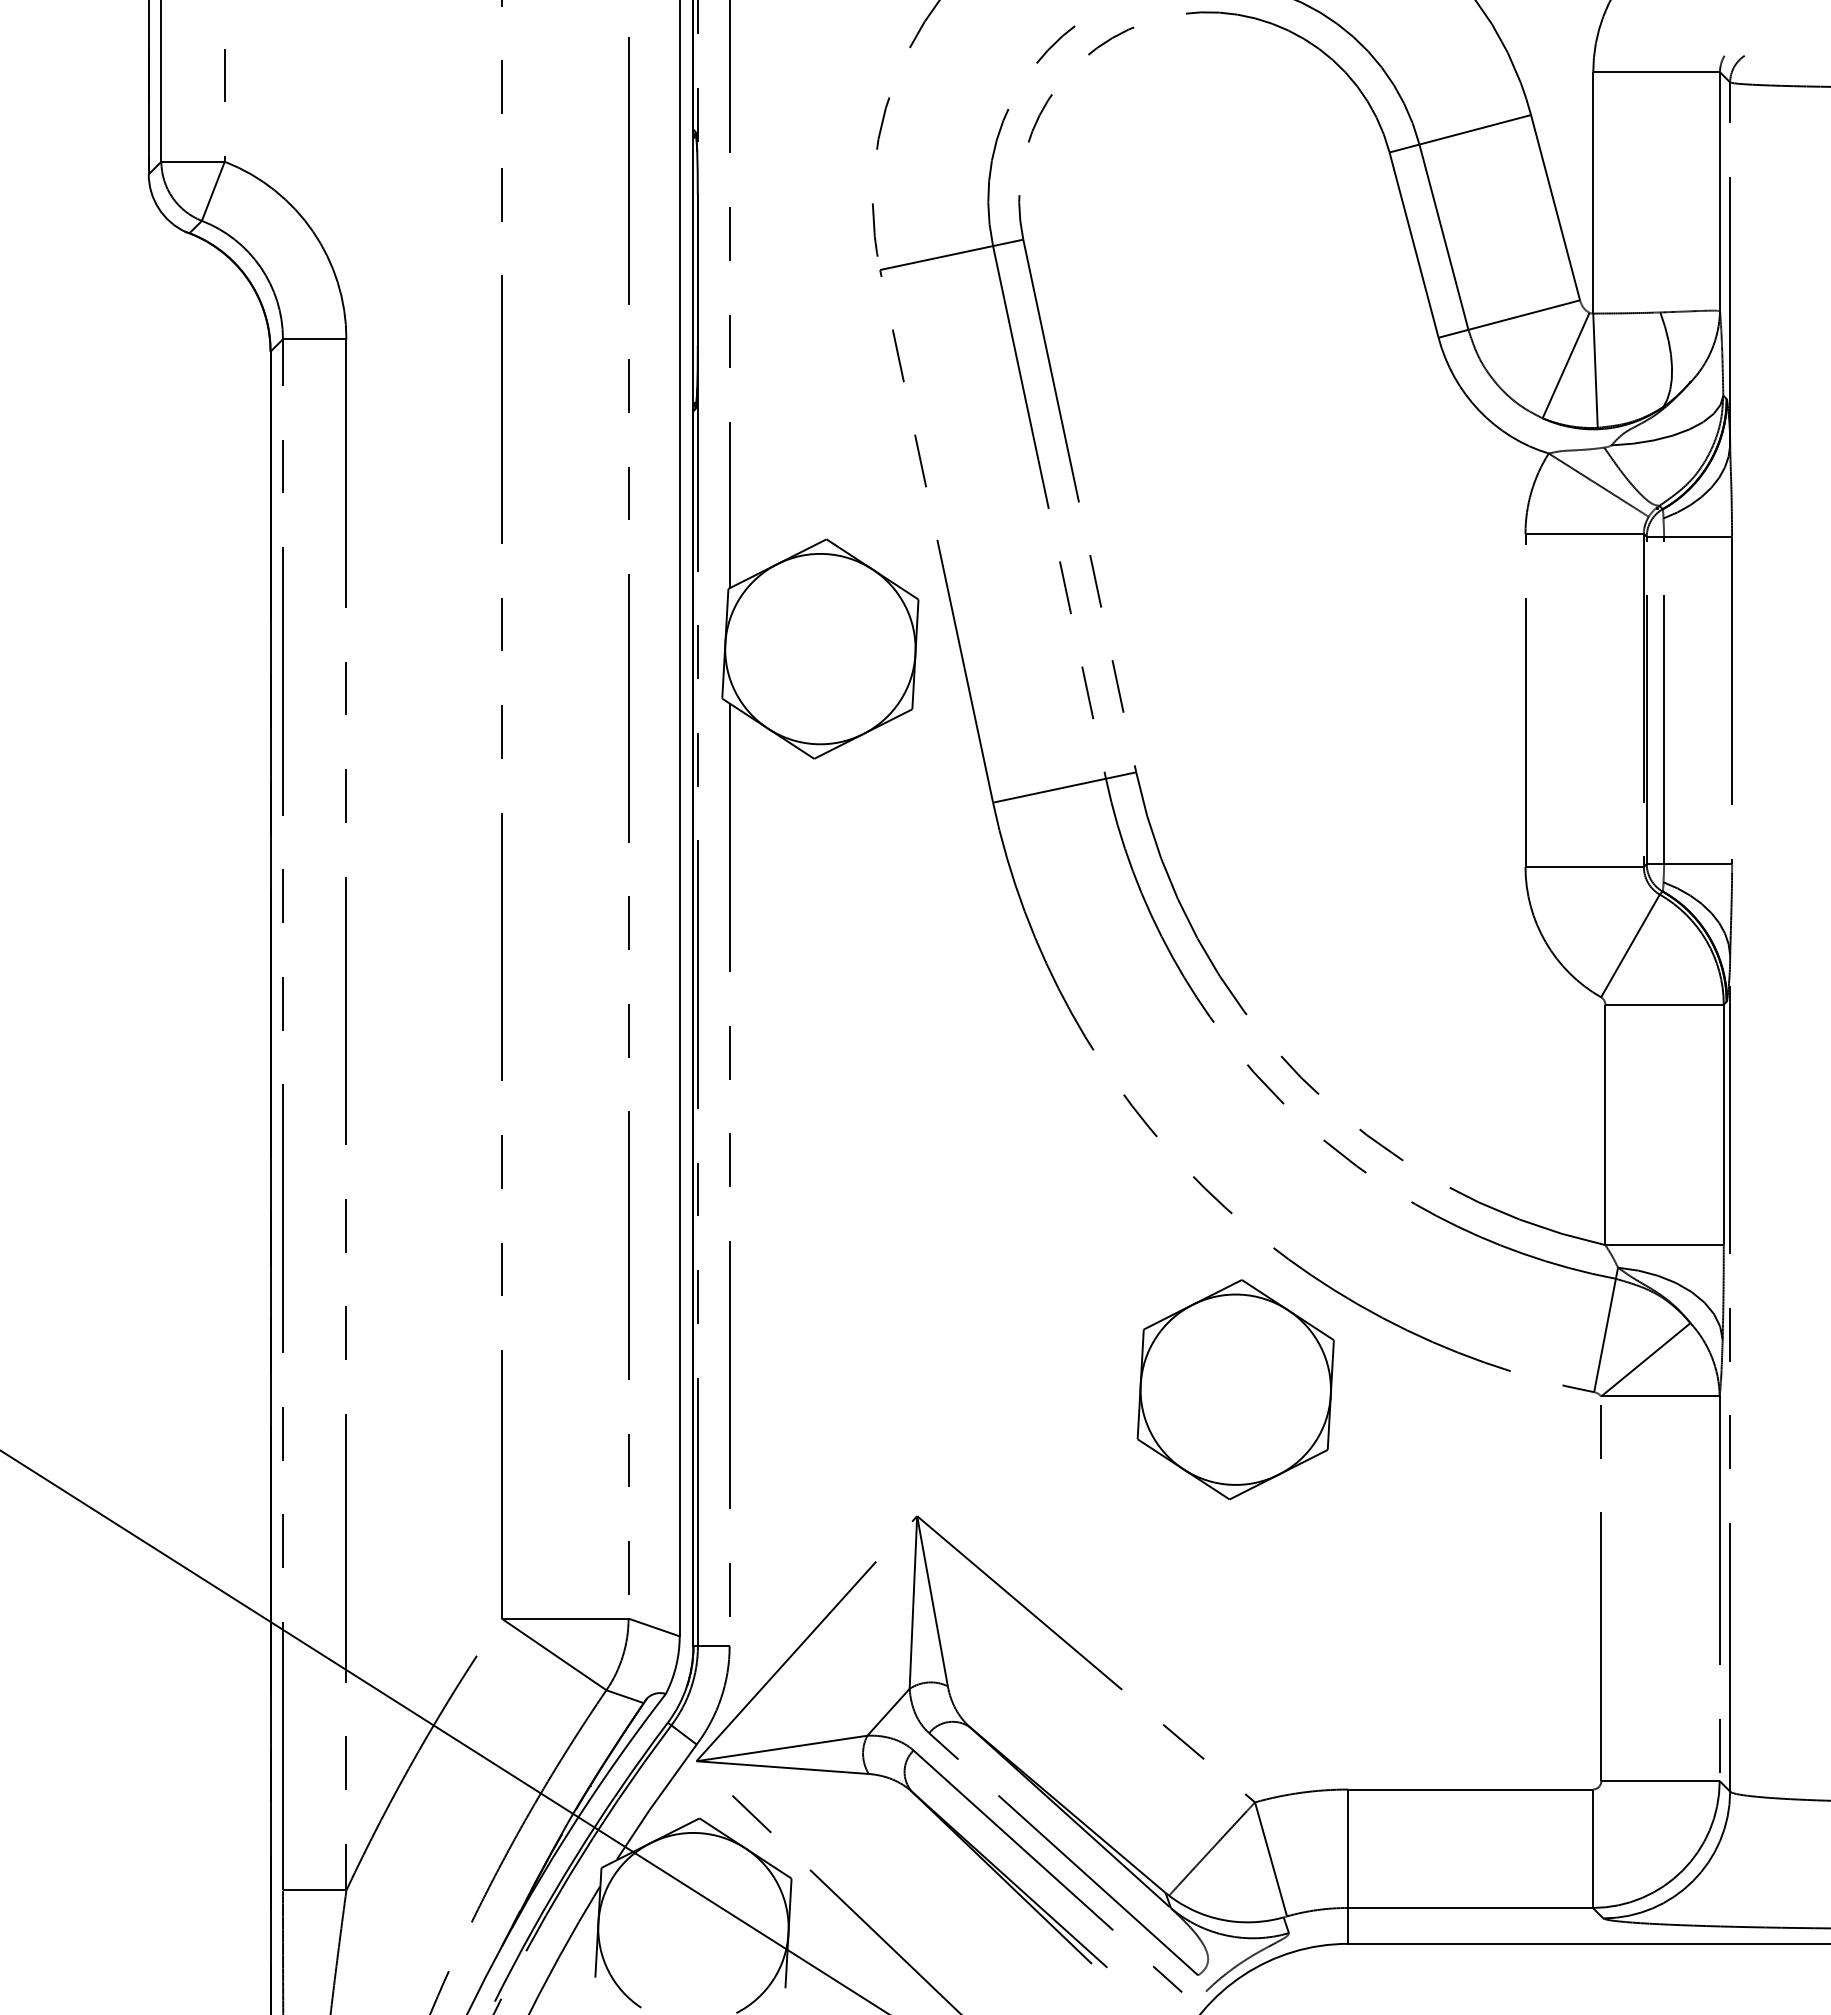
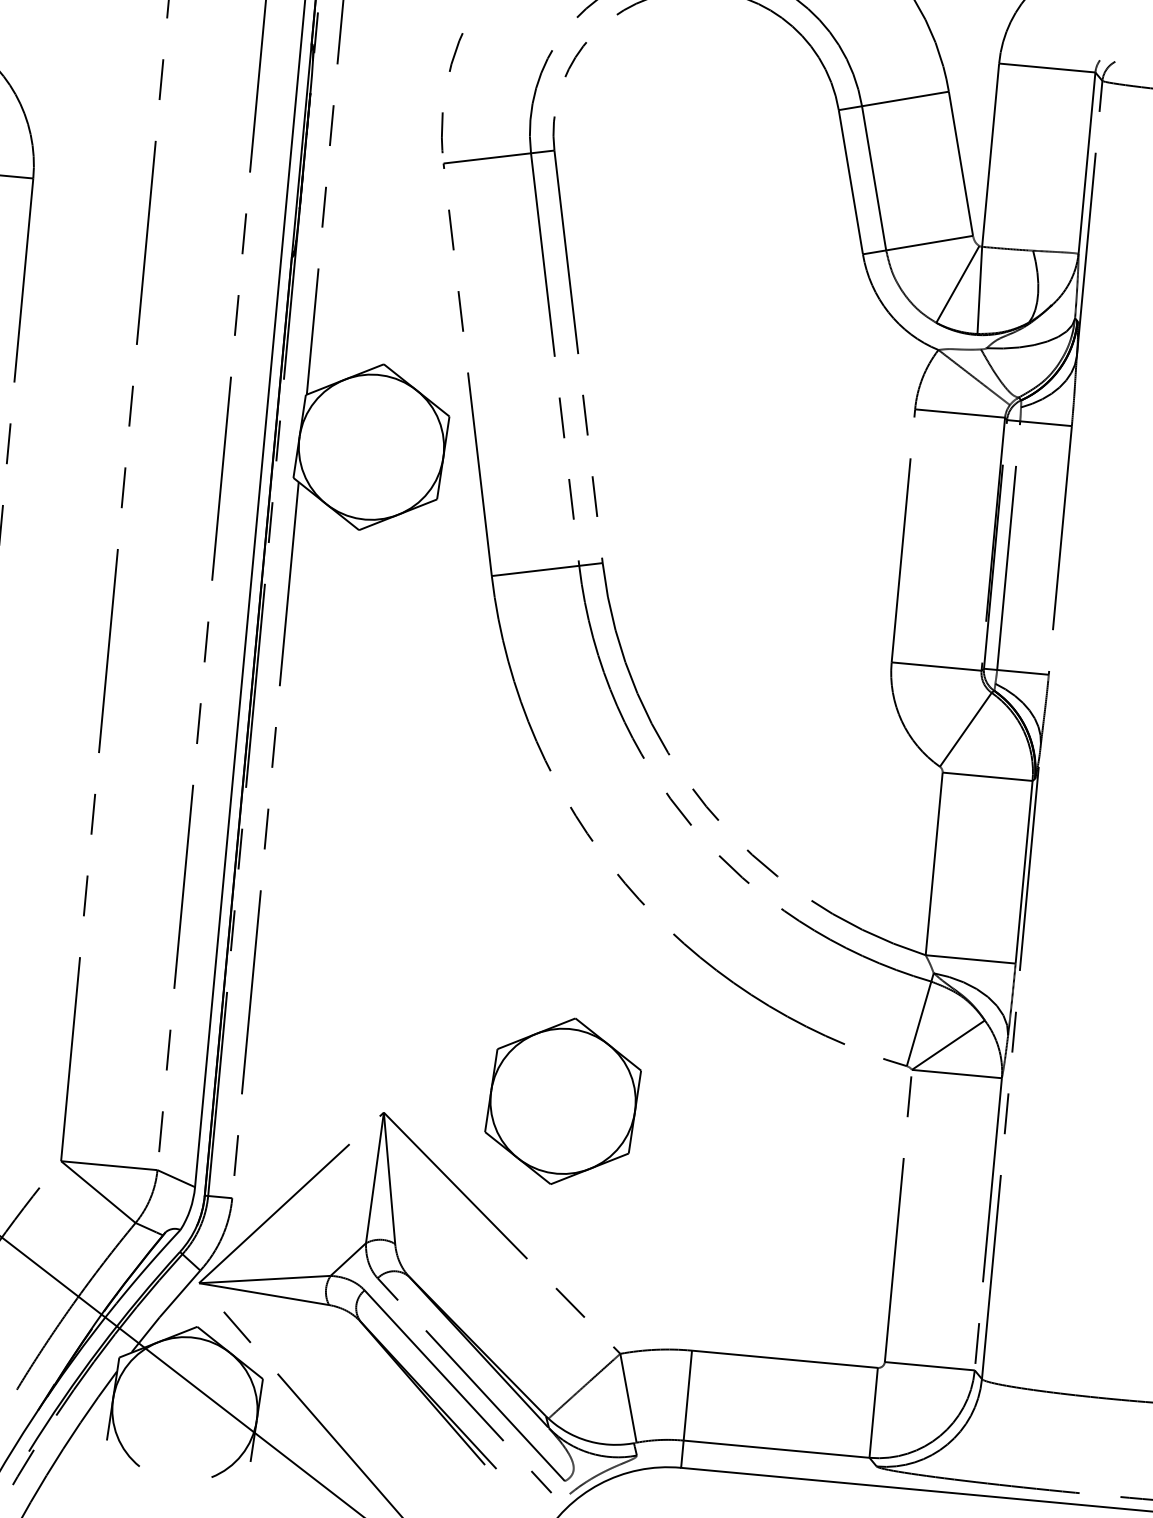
part: (1235, 1389) -> (562, 1101), moved

